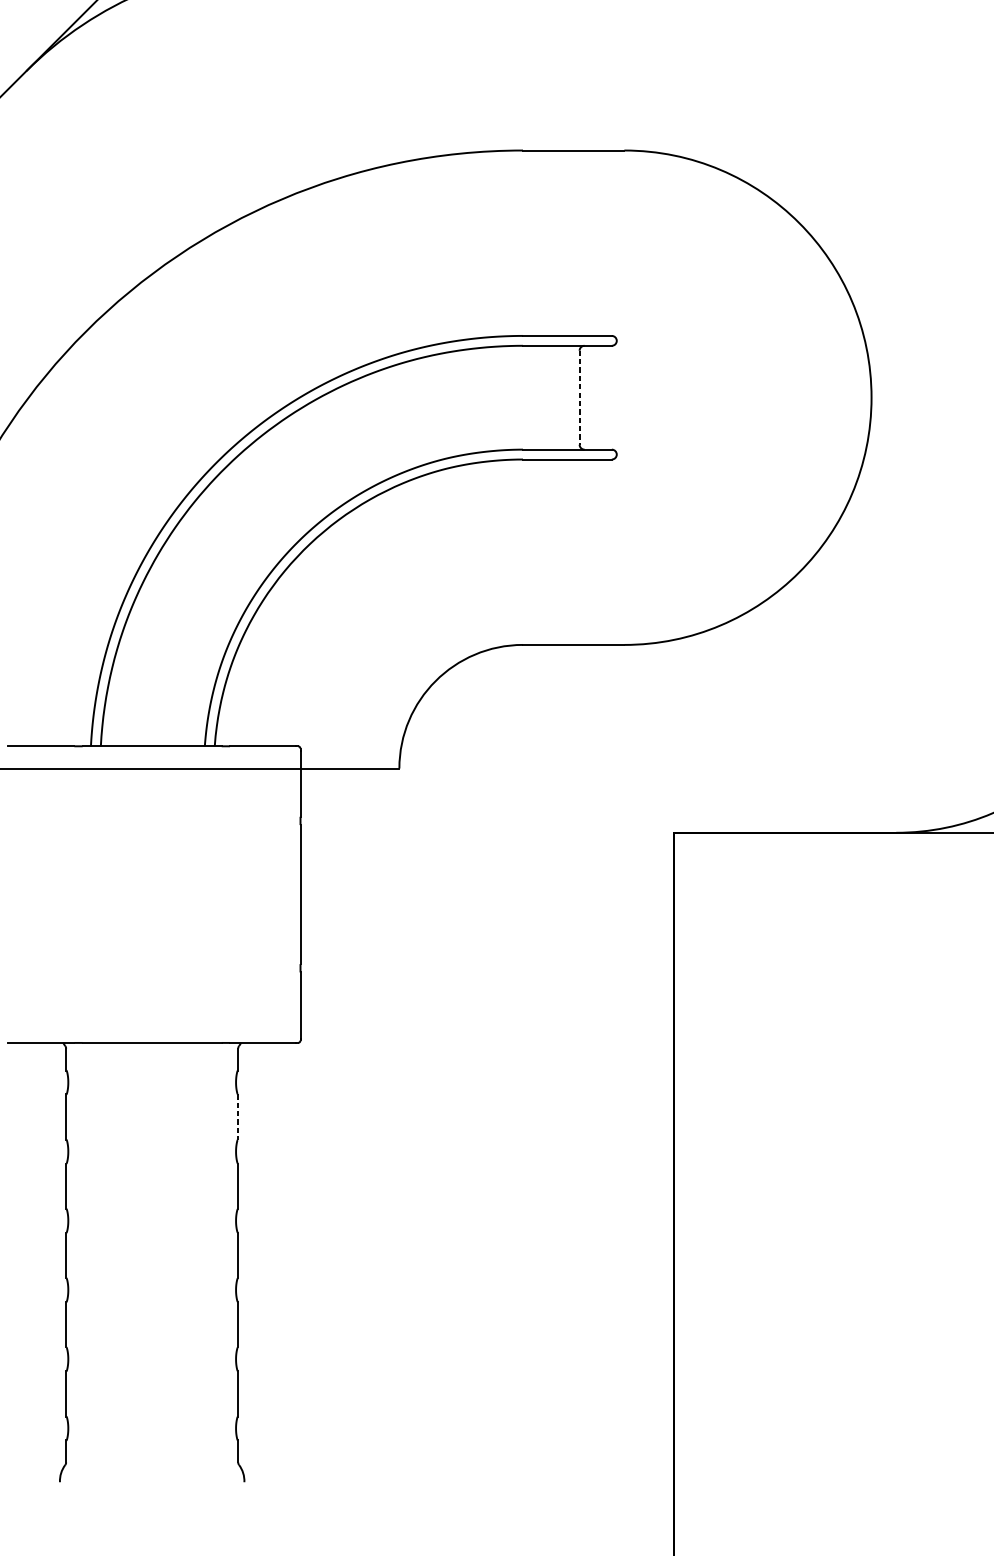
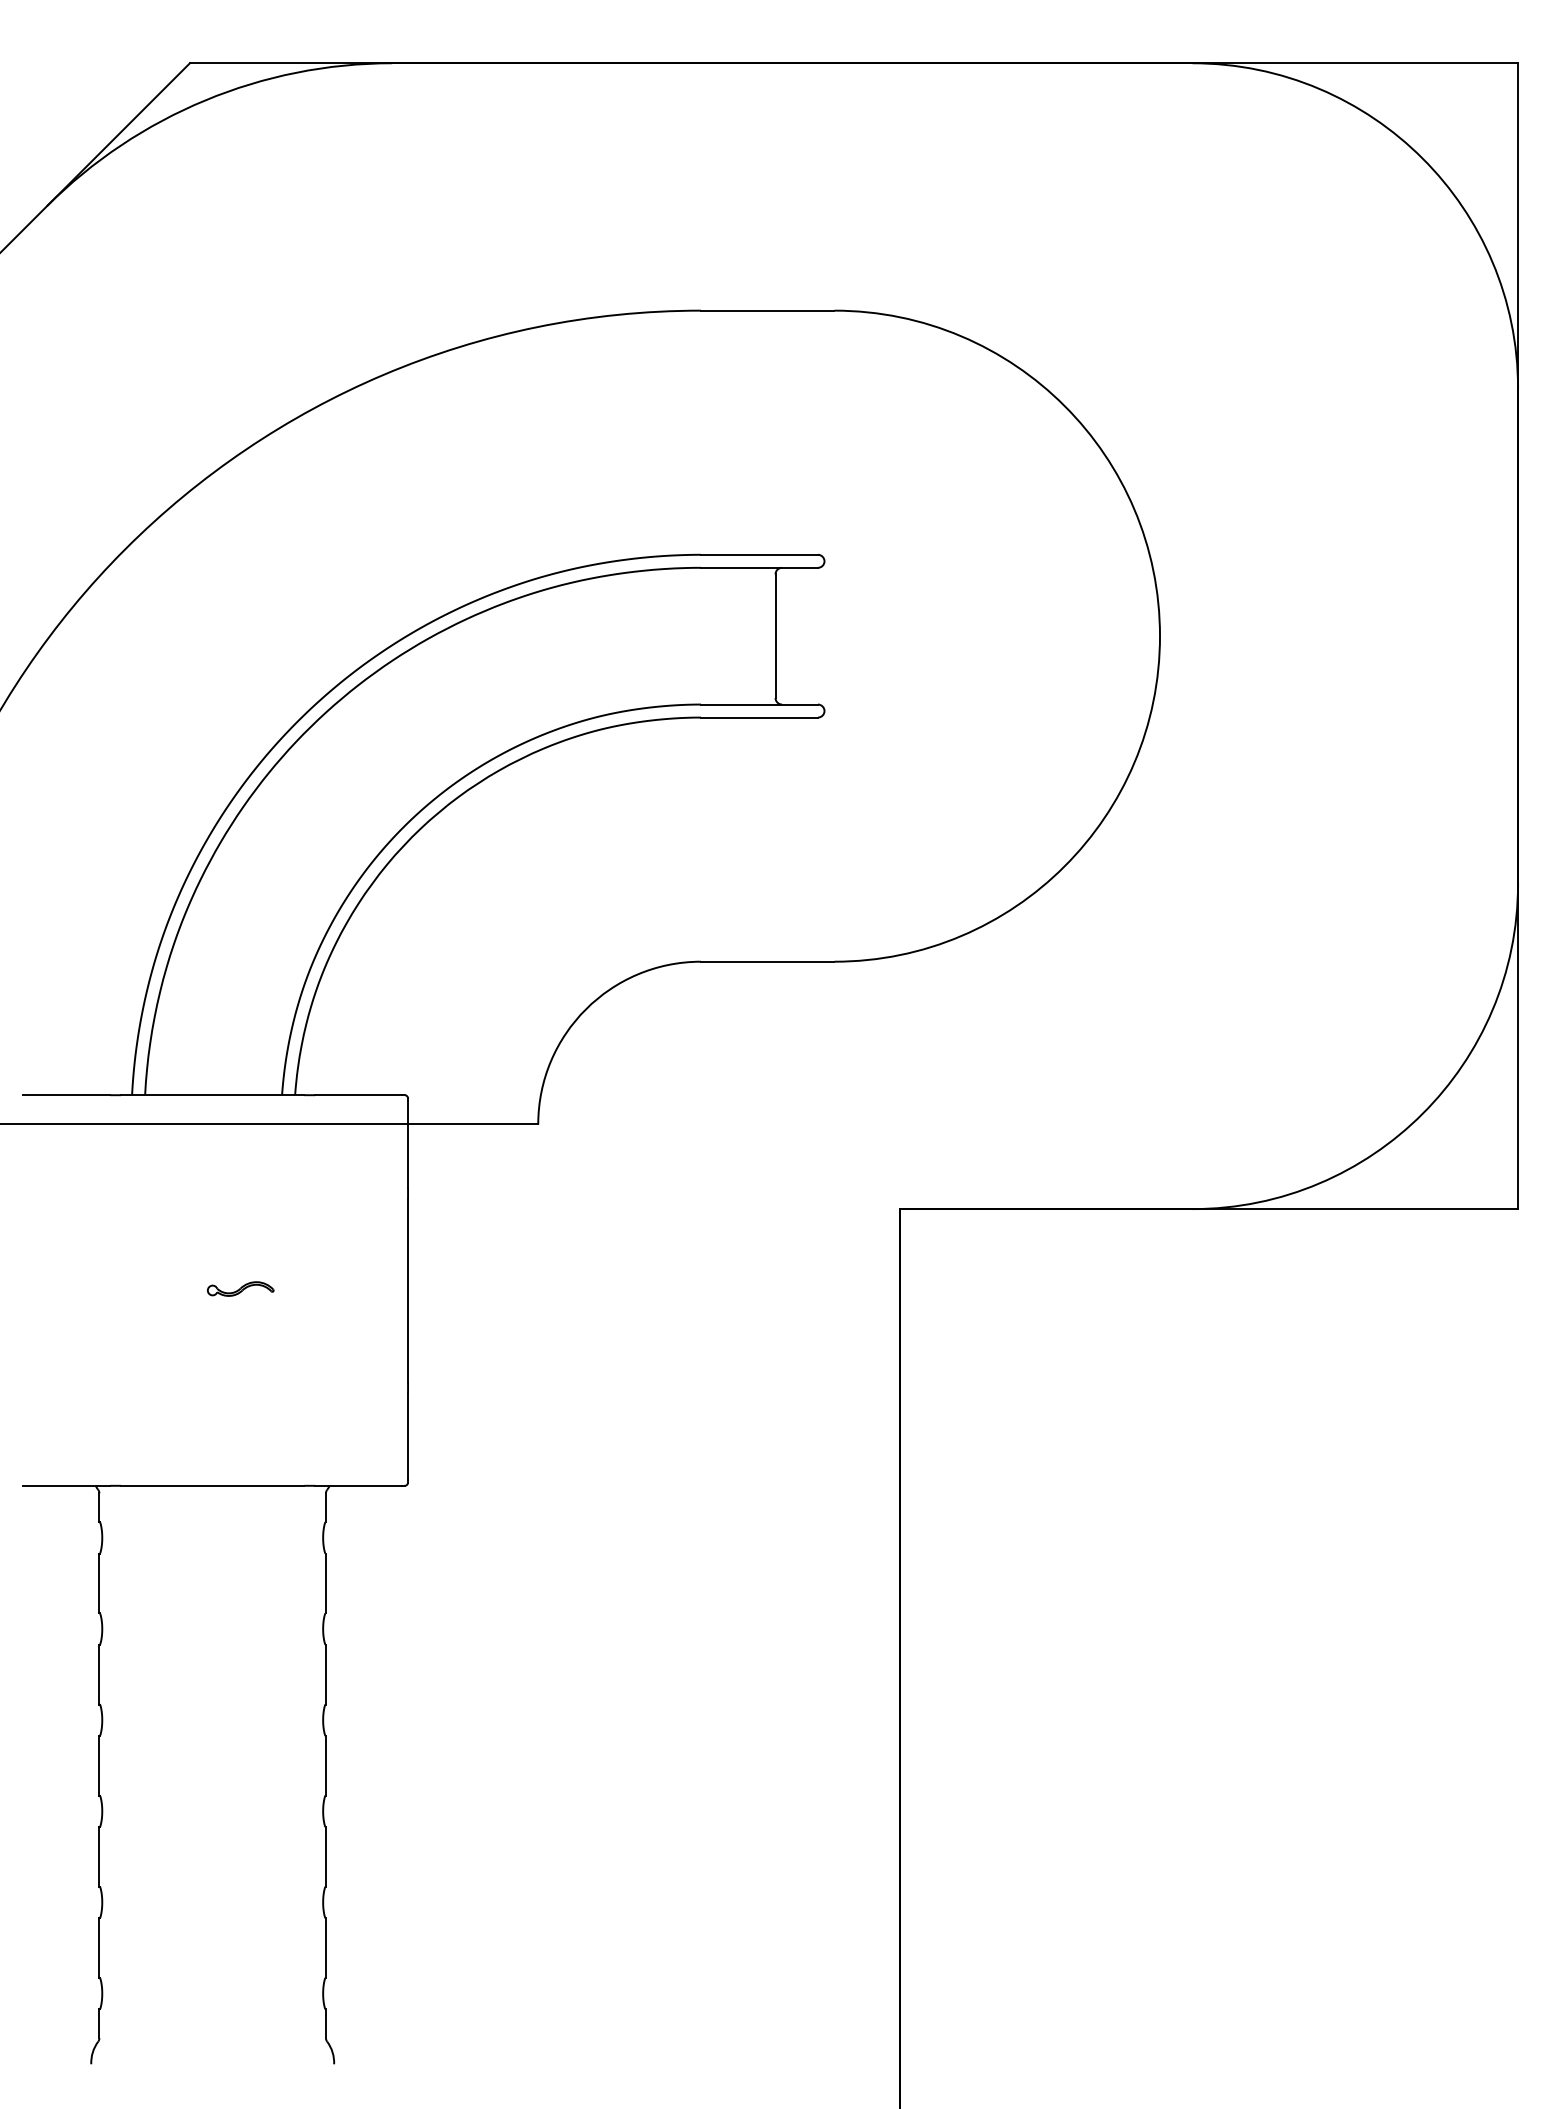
line: (579, 397) -> (775, 636), dashed -> solid
part: (173, 893) -> (240, 1288), added
line: (238, 1117) -> (326, 1583), dashed -> solid

